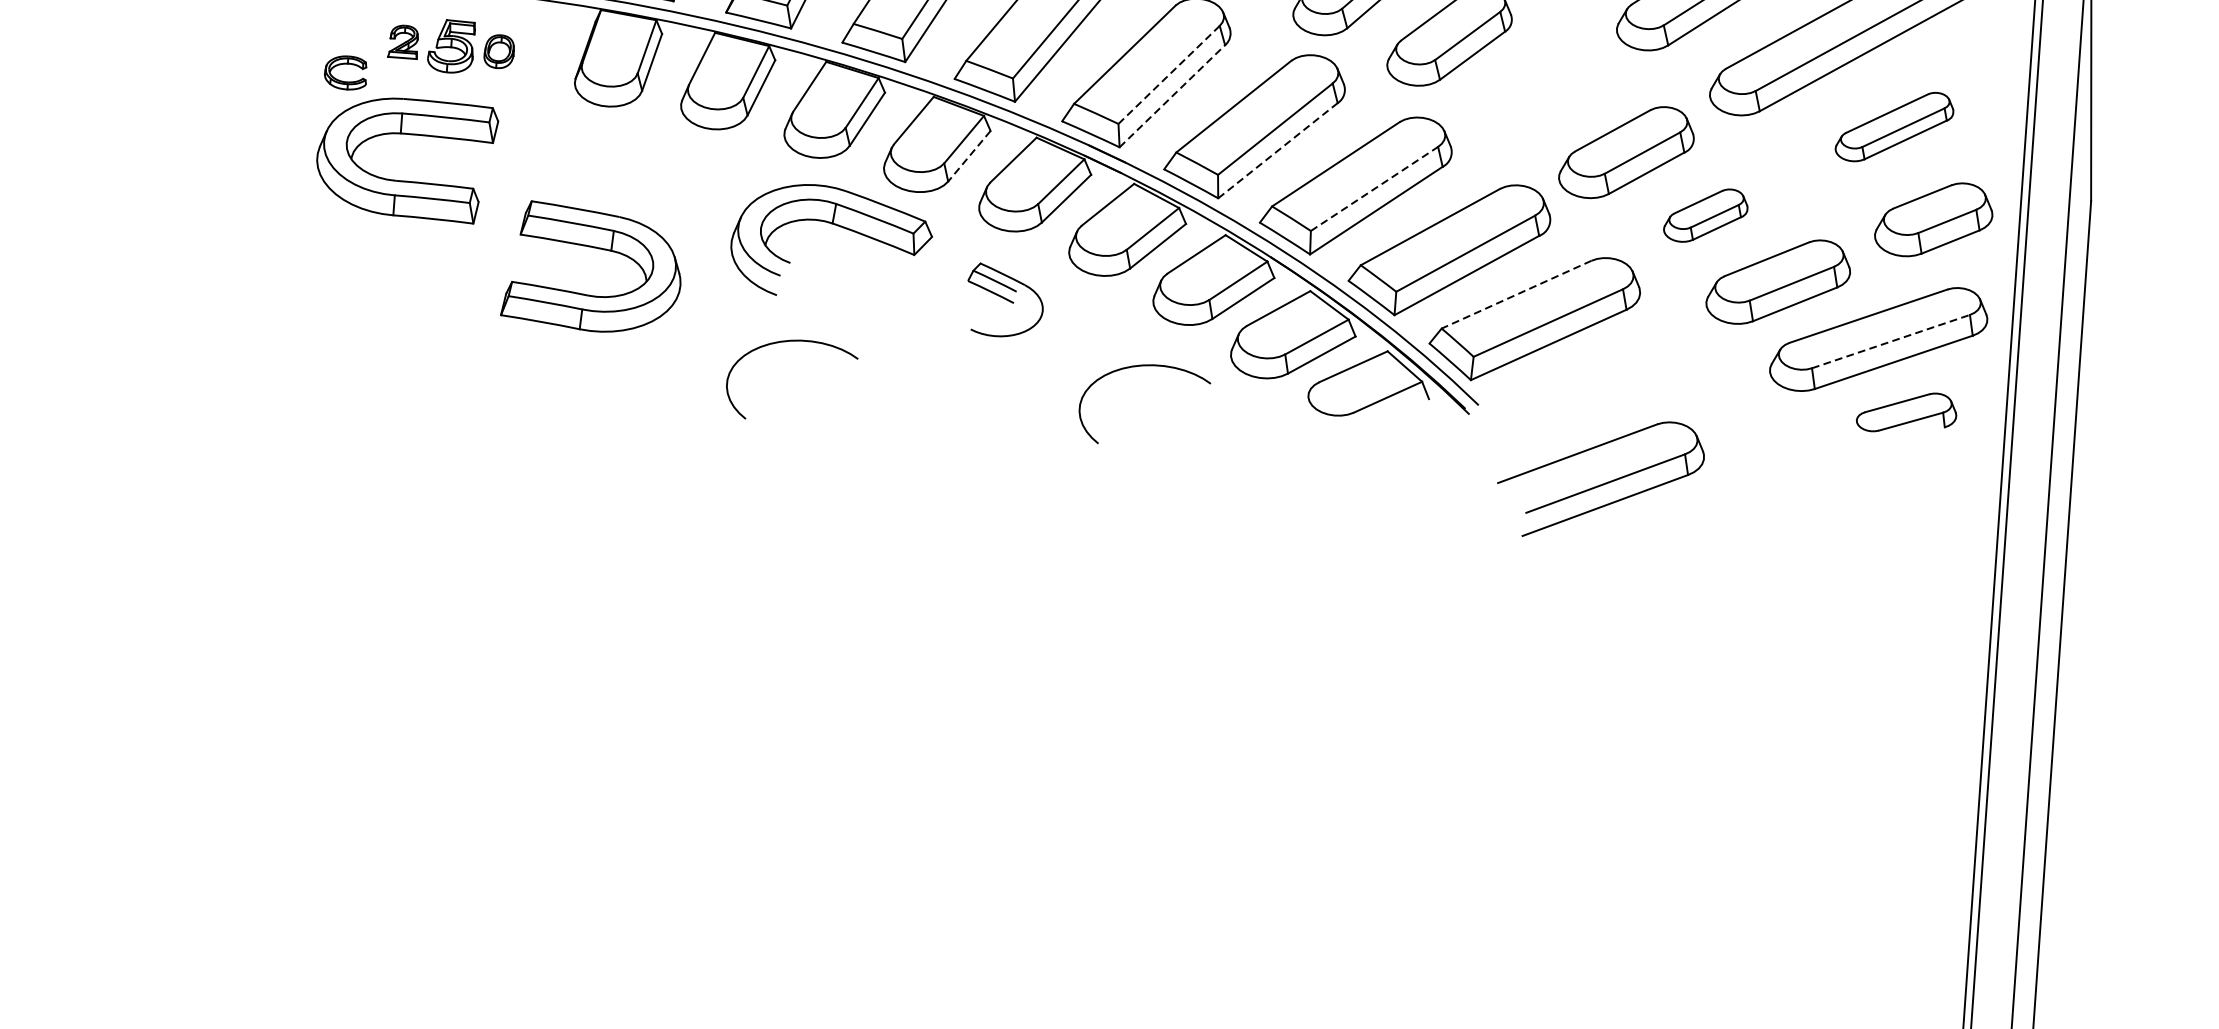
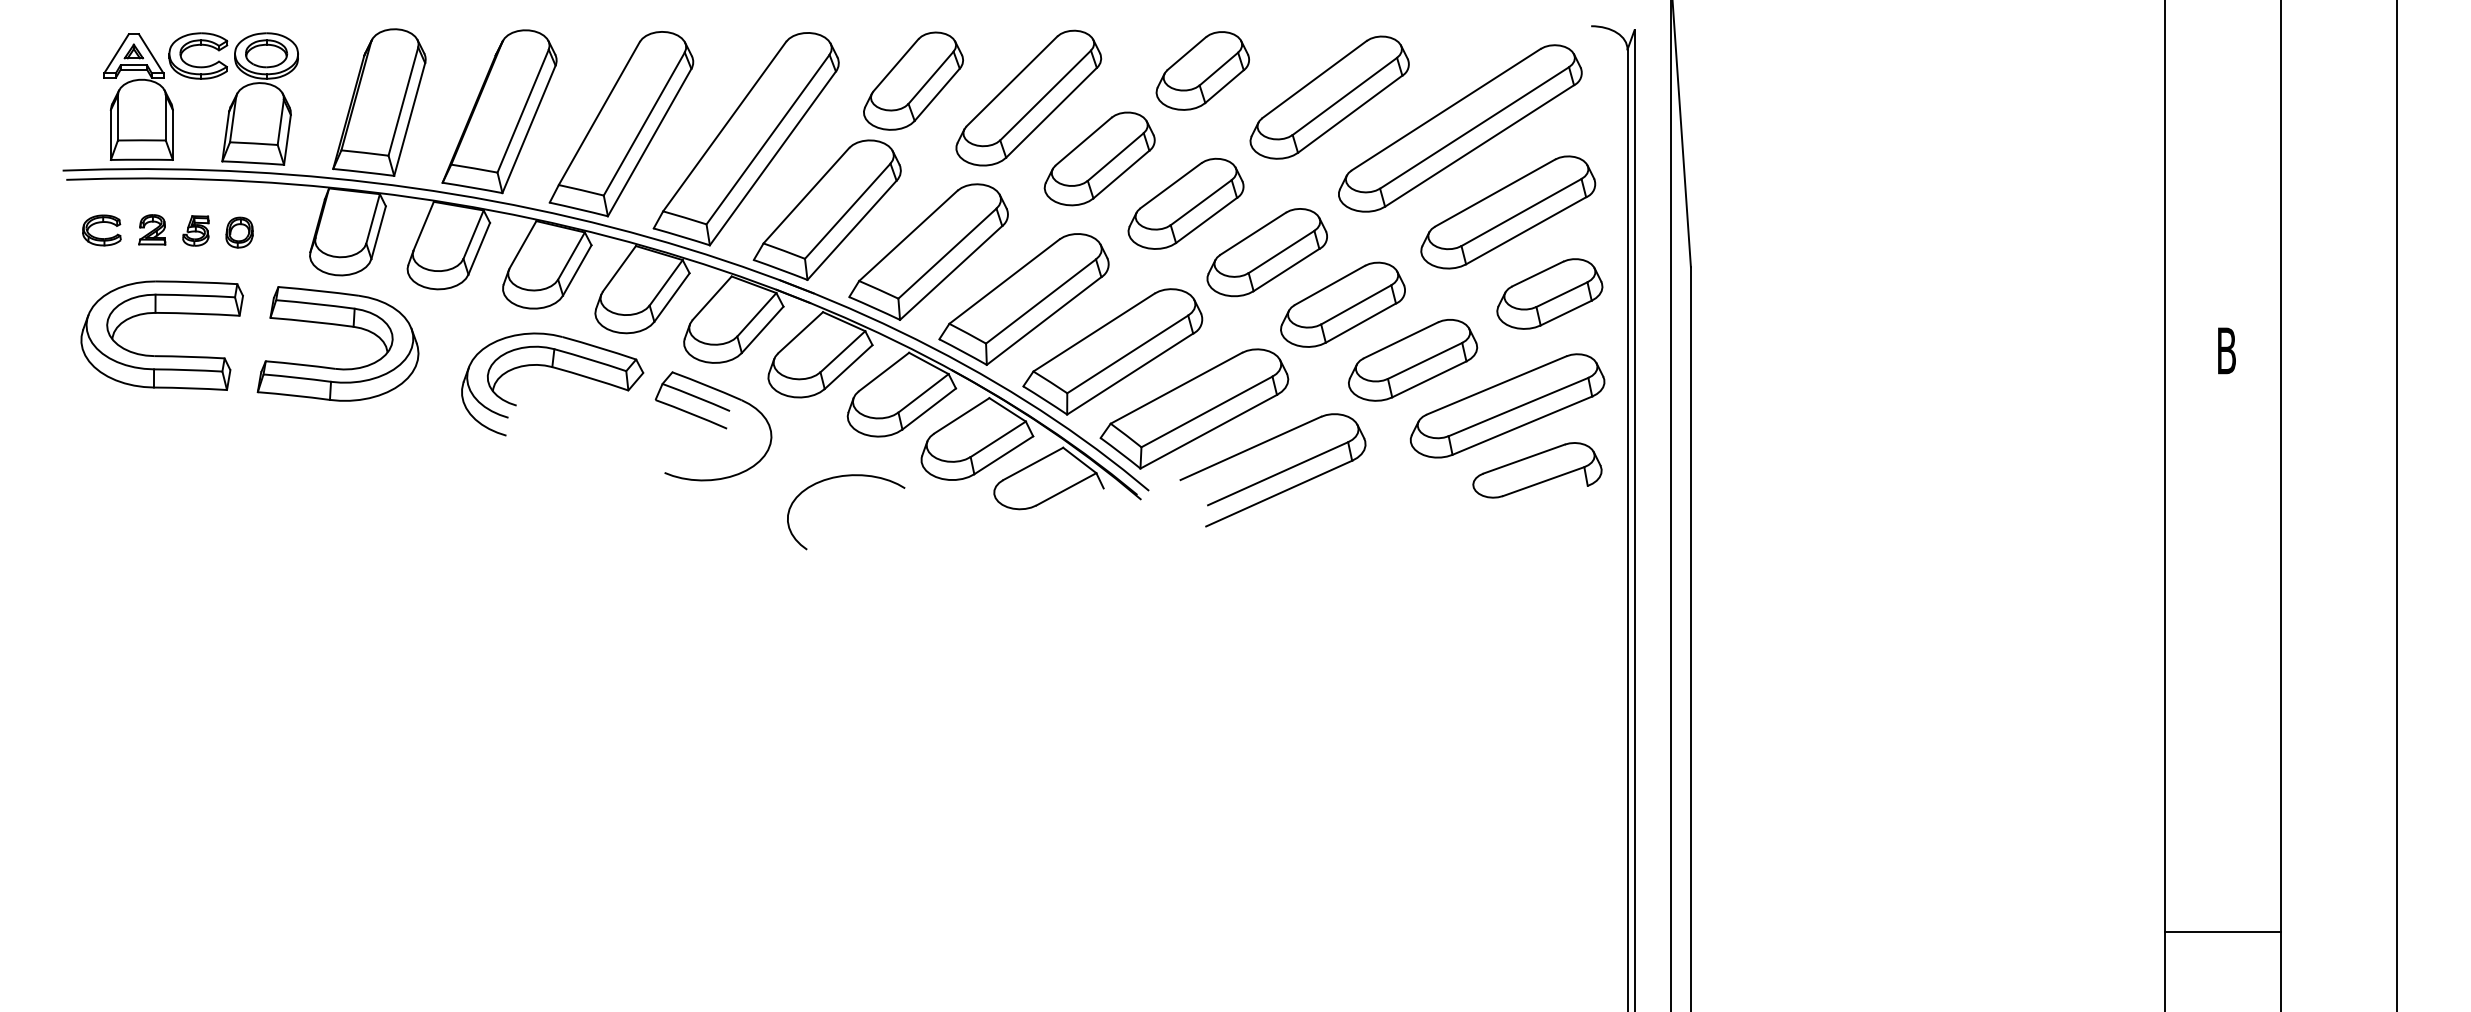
part: (451, 45) -> (195, 230), size x0.62
part: (345, 65) -> (101, 223), moved
line: (1168, 75) -> (847, 211), dashed -> solid
part: (1540, 92) -> (1185, 203), added
line: (1172, 96) -> (852, 230), dashed -> solid
part: (1894, 127) -> (1508, 212), size x1.67
line: (1278, 150) -> (951, 272), dashed -> solid
line: (969, 156) -> (672, 297), dashed -> solid
line: (1375, 188) -> (1041, 301), dashed -> solid
part: (1705, 215) -> (1342, 304), size x1.67
part: (598, 249) -> (341, 326), moved
line: (1516, 294) -> (1176, 388), dashed -> solid
part: (1005, 301) -> (713, 426), size x1.67
curve: (789, 342) -> (520, 477), removed
line: (1890, 342) -> (1518, 407), dashed -> solid
part: (1906, 412) -> (1537, 470), size x1.43
part: (1599, 479) -> (1272, 470), moved

